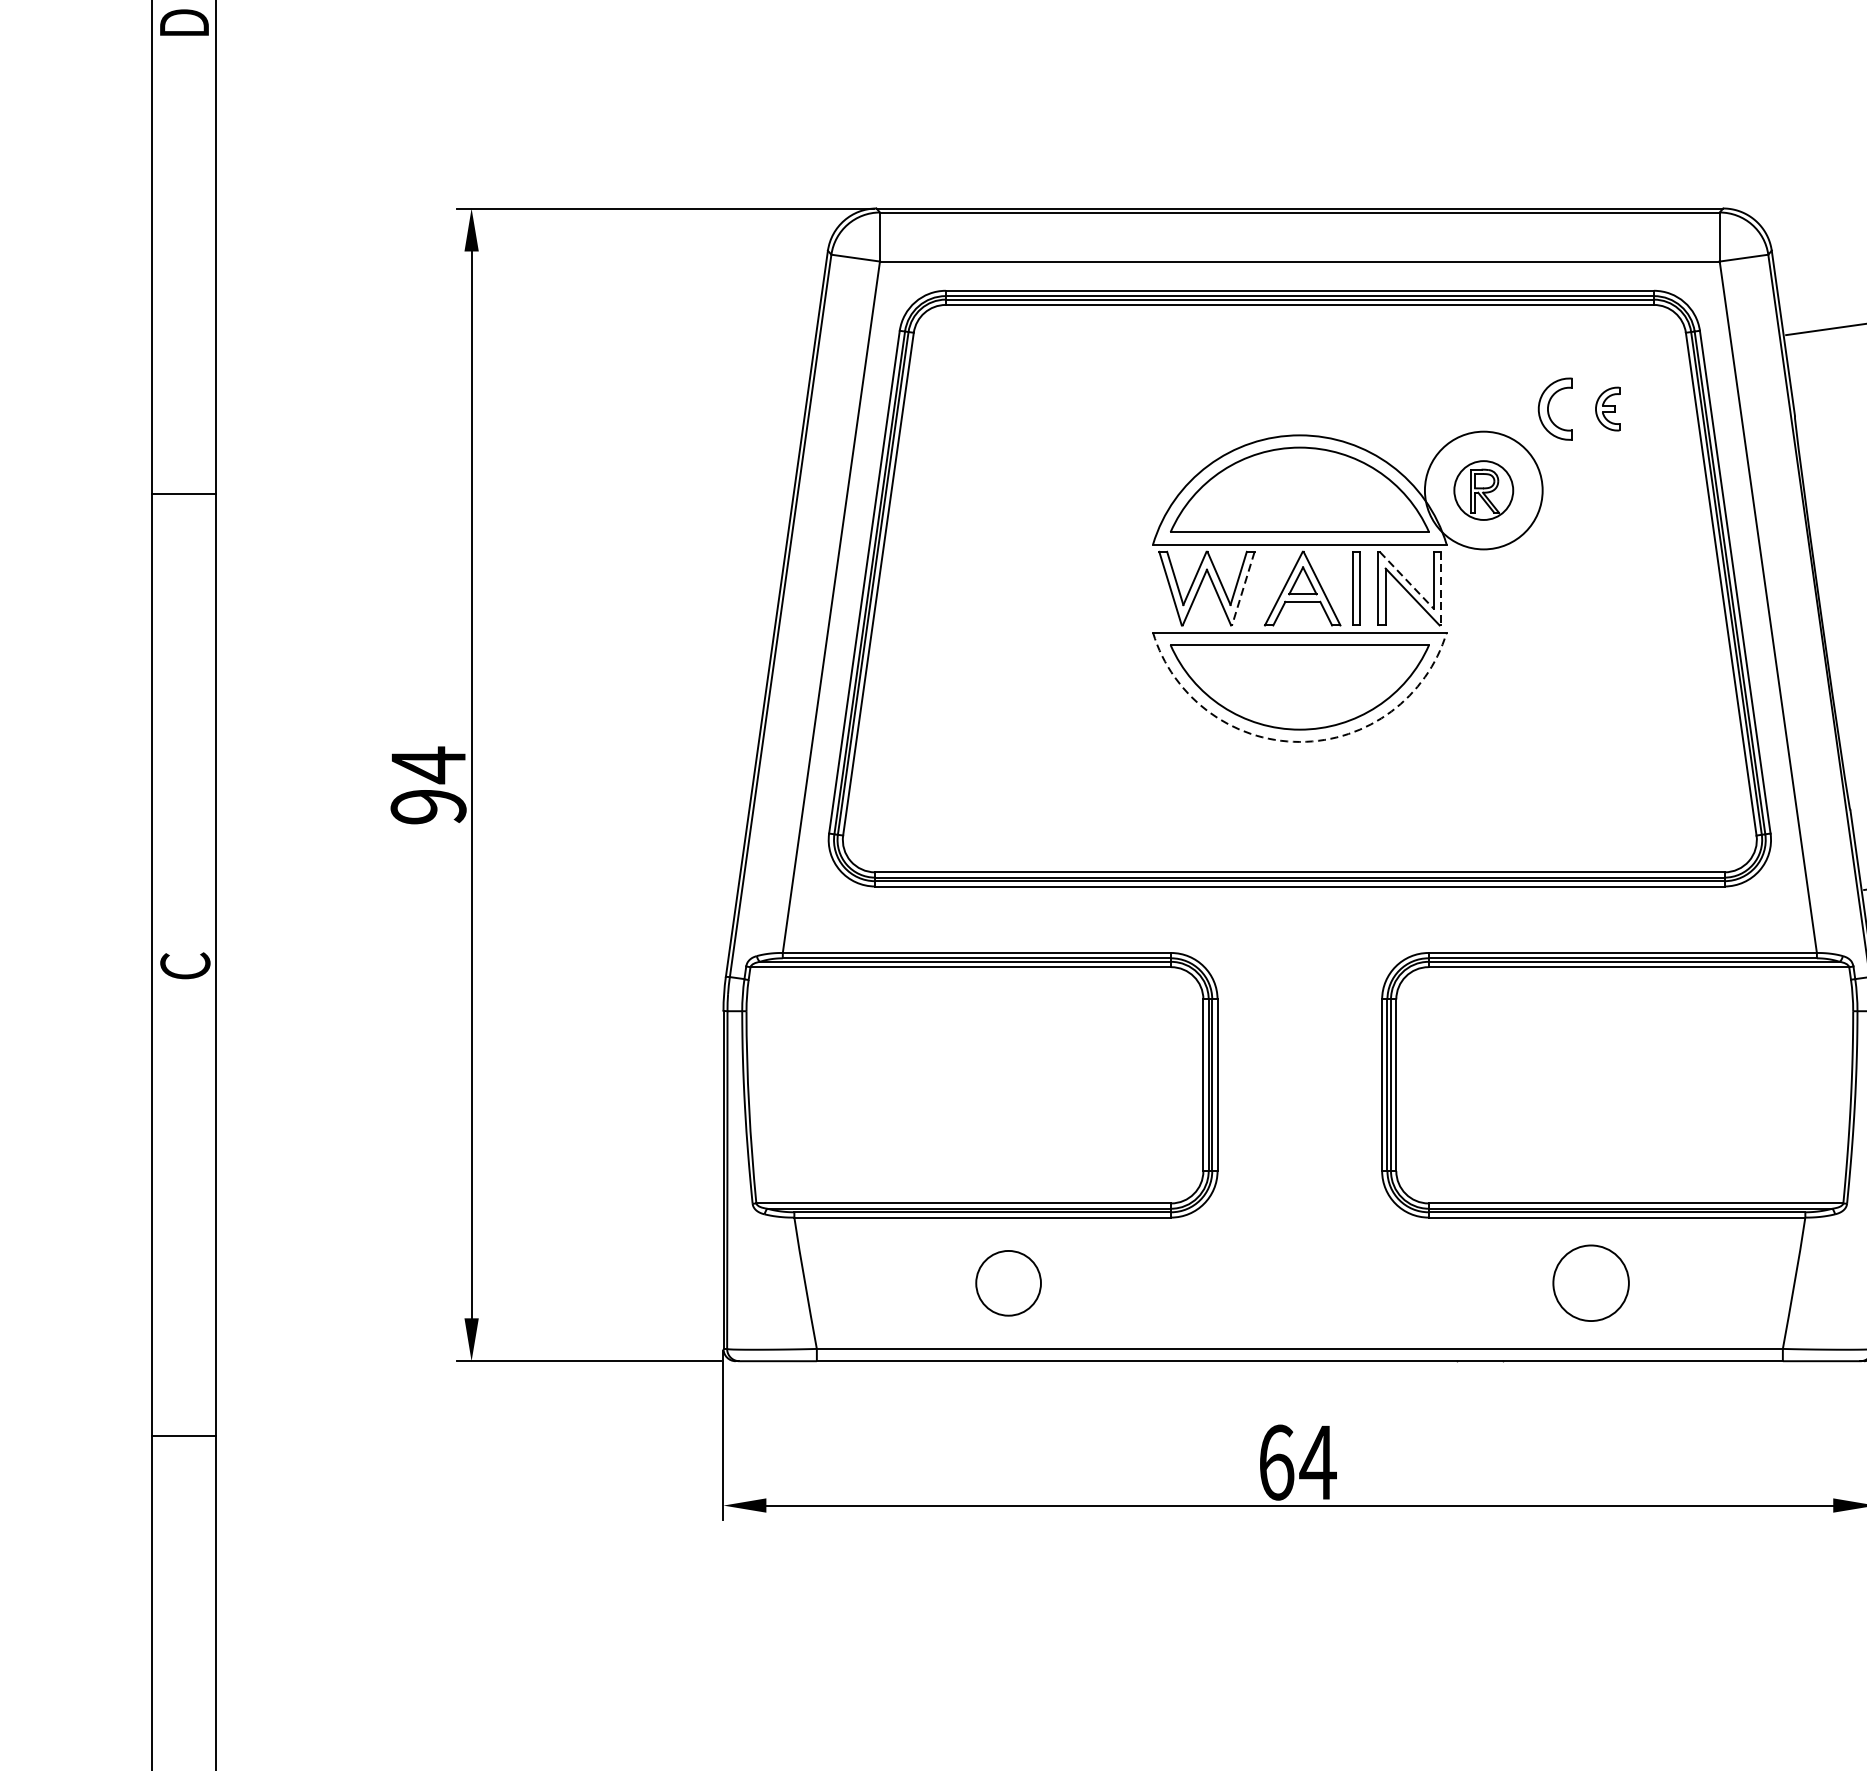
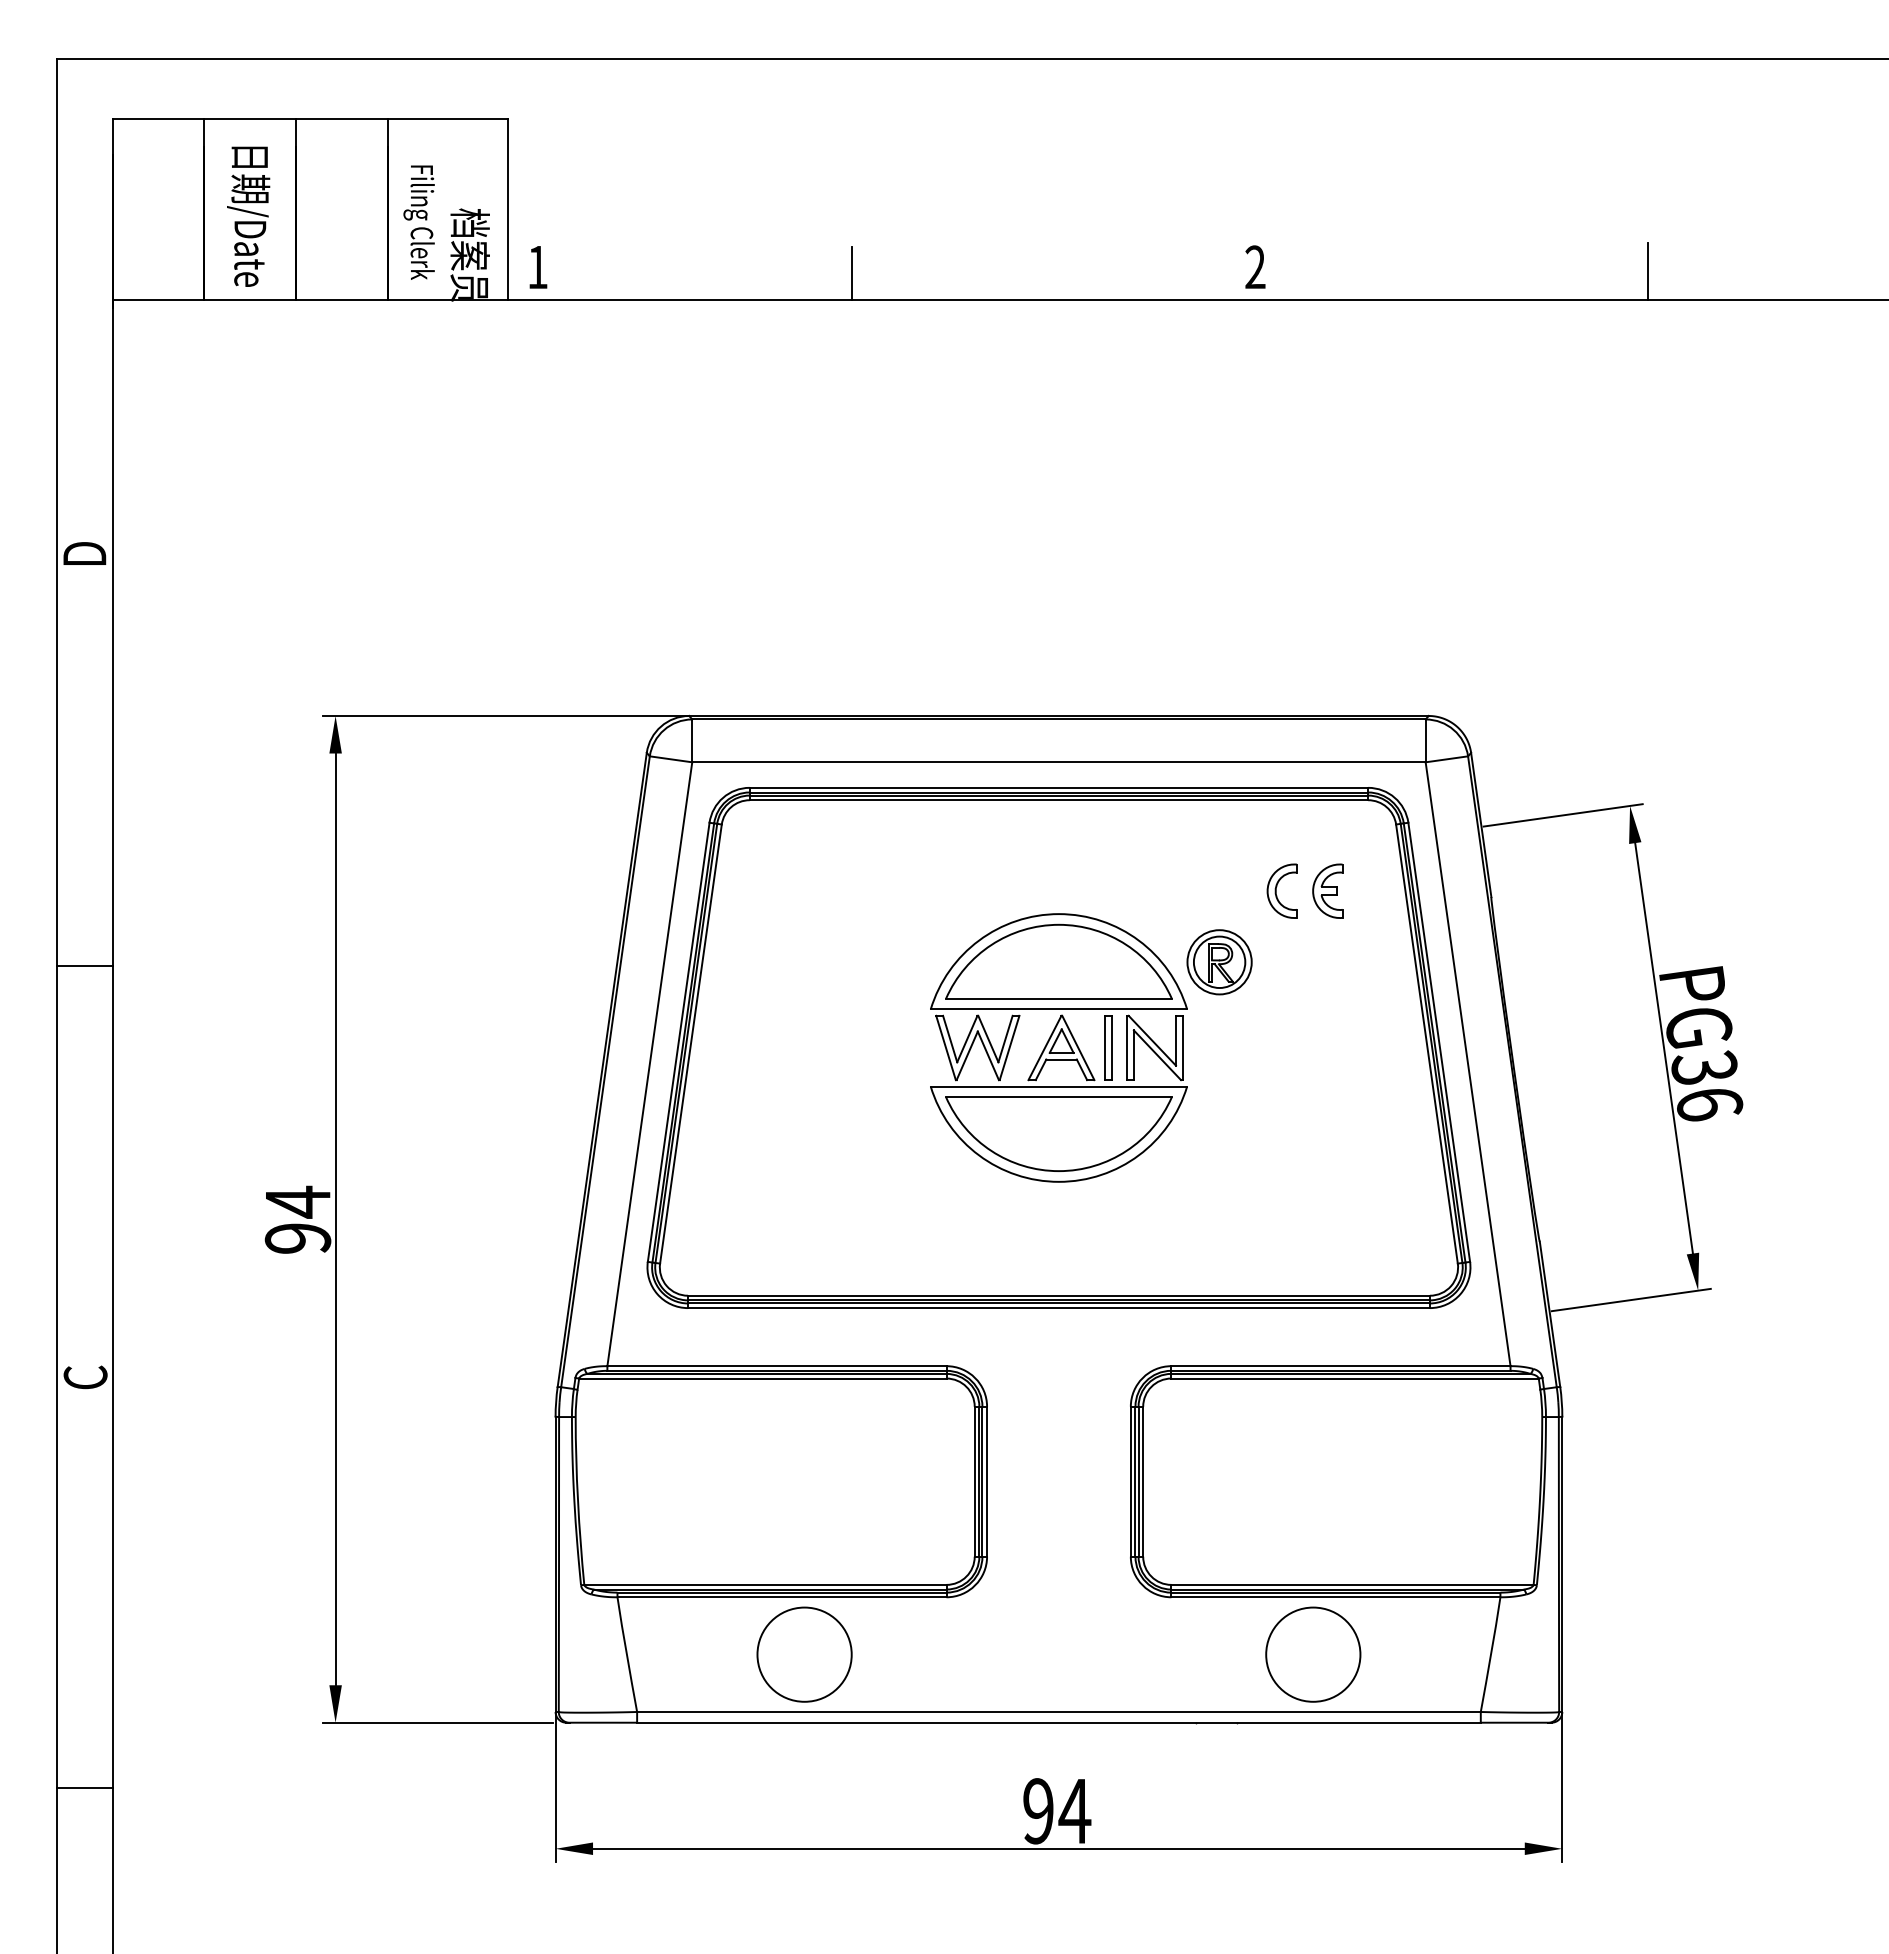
part: (1607, 408) -> (1327, 890), size x1.43
circle: (1483, 490) -> (1219, 962), size x0.62
line: (1406, 581) -> (1152, 1041), dashed -> solid
line: (1243, 588) -> (1009, 1047), dashed -> solid
line: (1441, 589) -> (1182, 1048), dashed -> solid
arc: (1299, 741) -> (1058, 1181), dashed -> solid
circle: (1008, 1283) -> (804, 1654), size x1.67
circle: (1591, 1283) -> (1313, 1654), size x1.43
text: (1276, 1462) -> (1038, 1811), 64 -> 94

